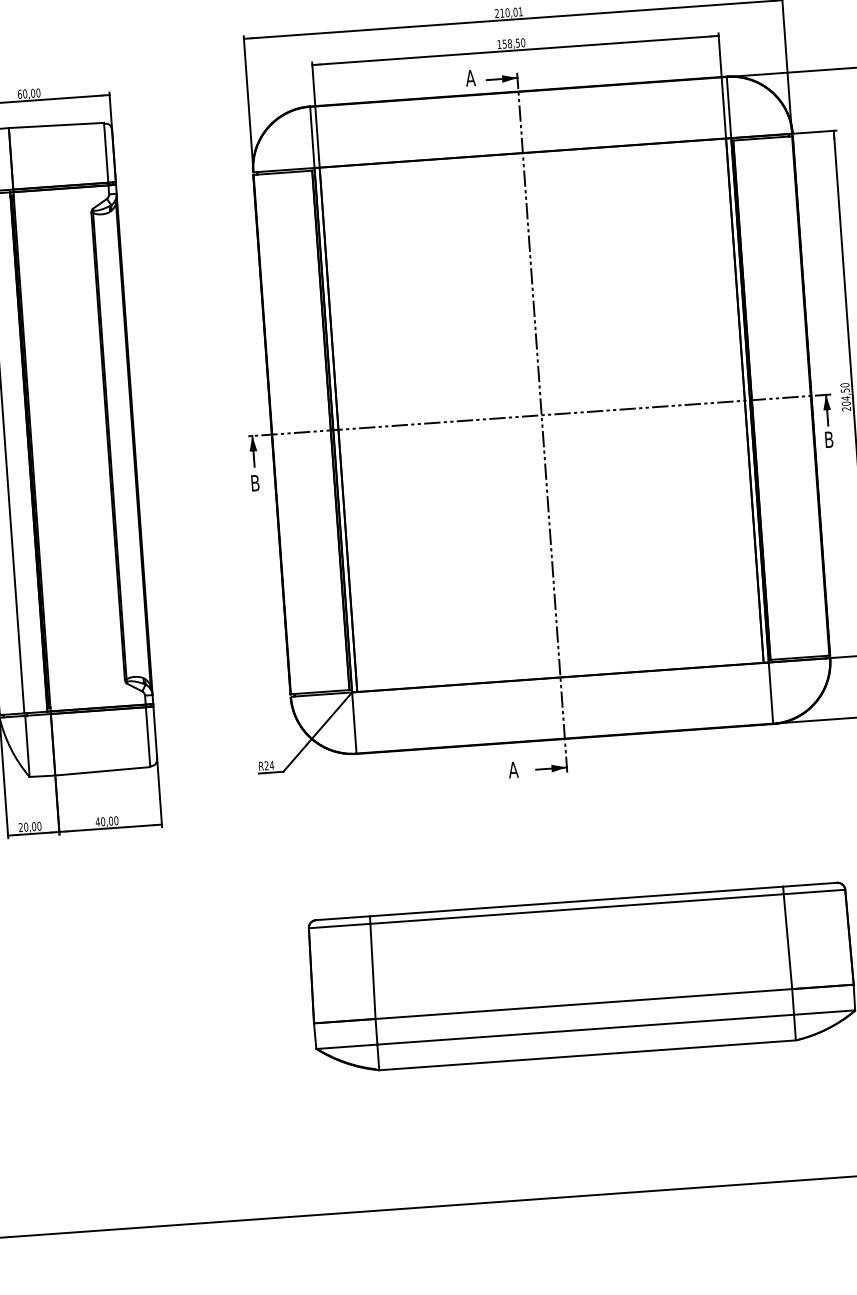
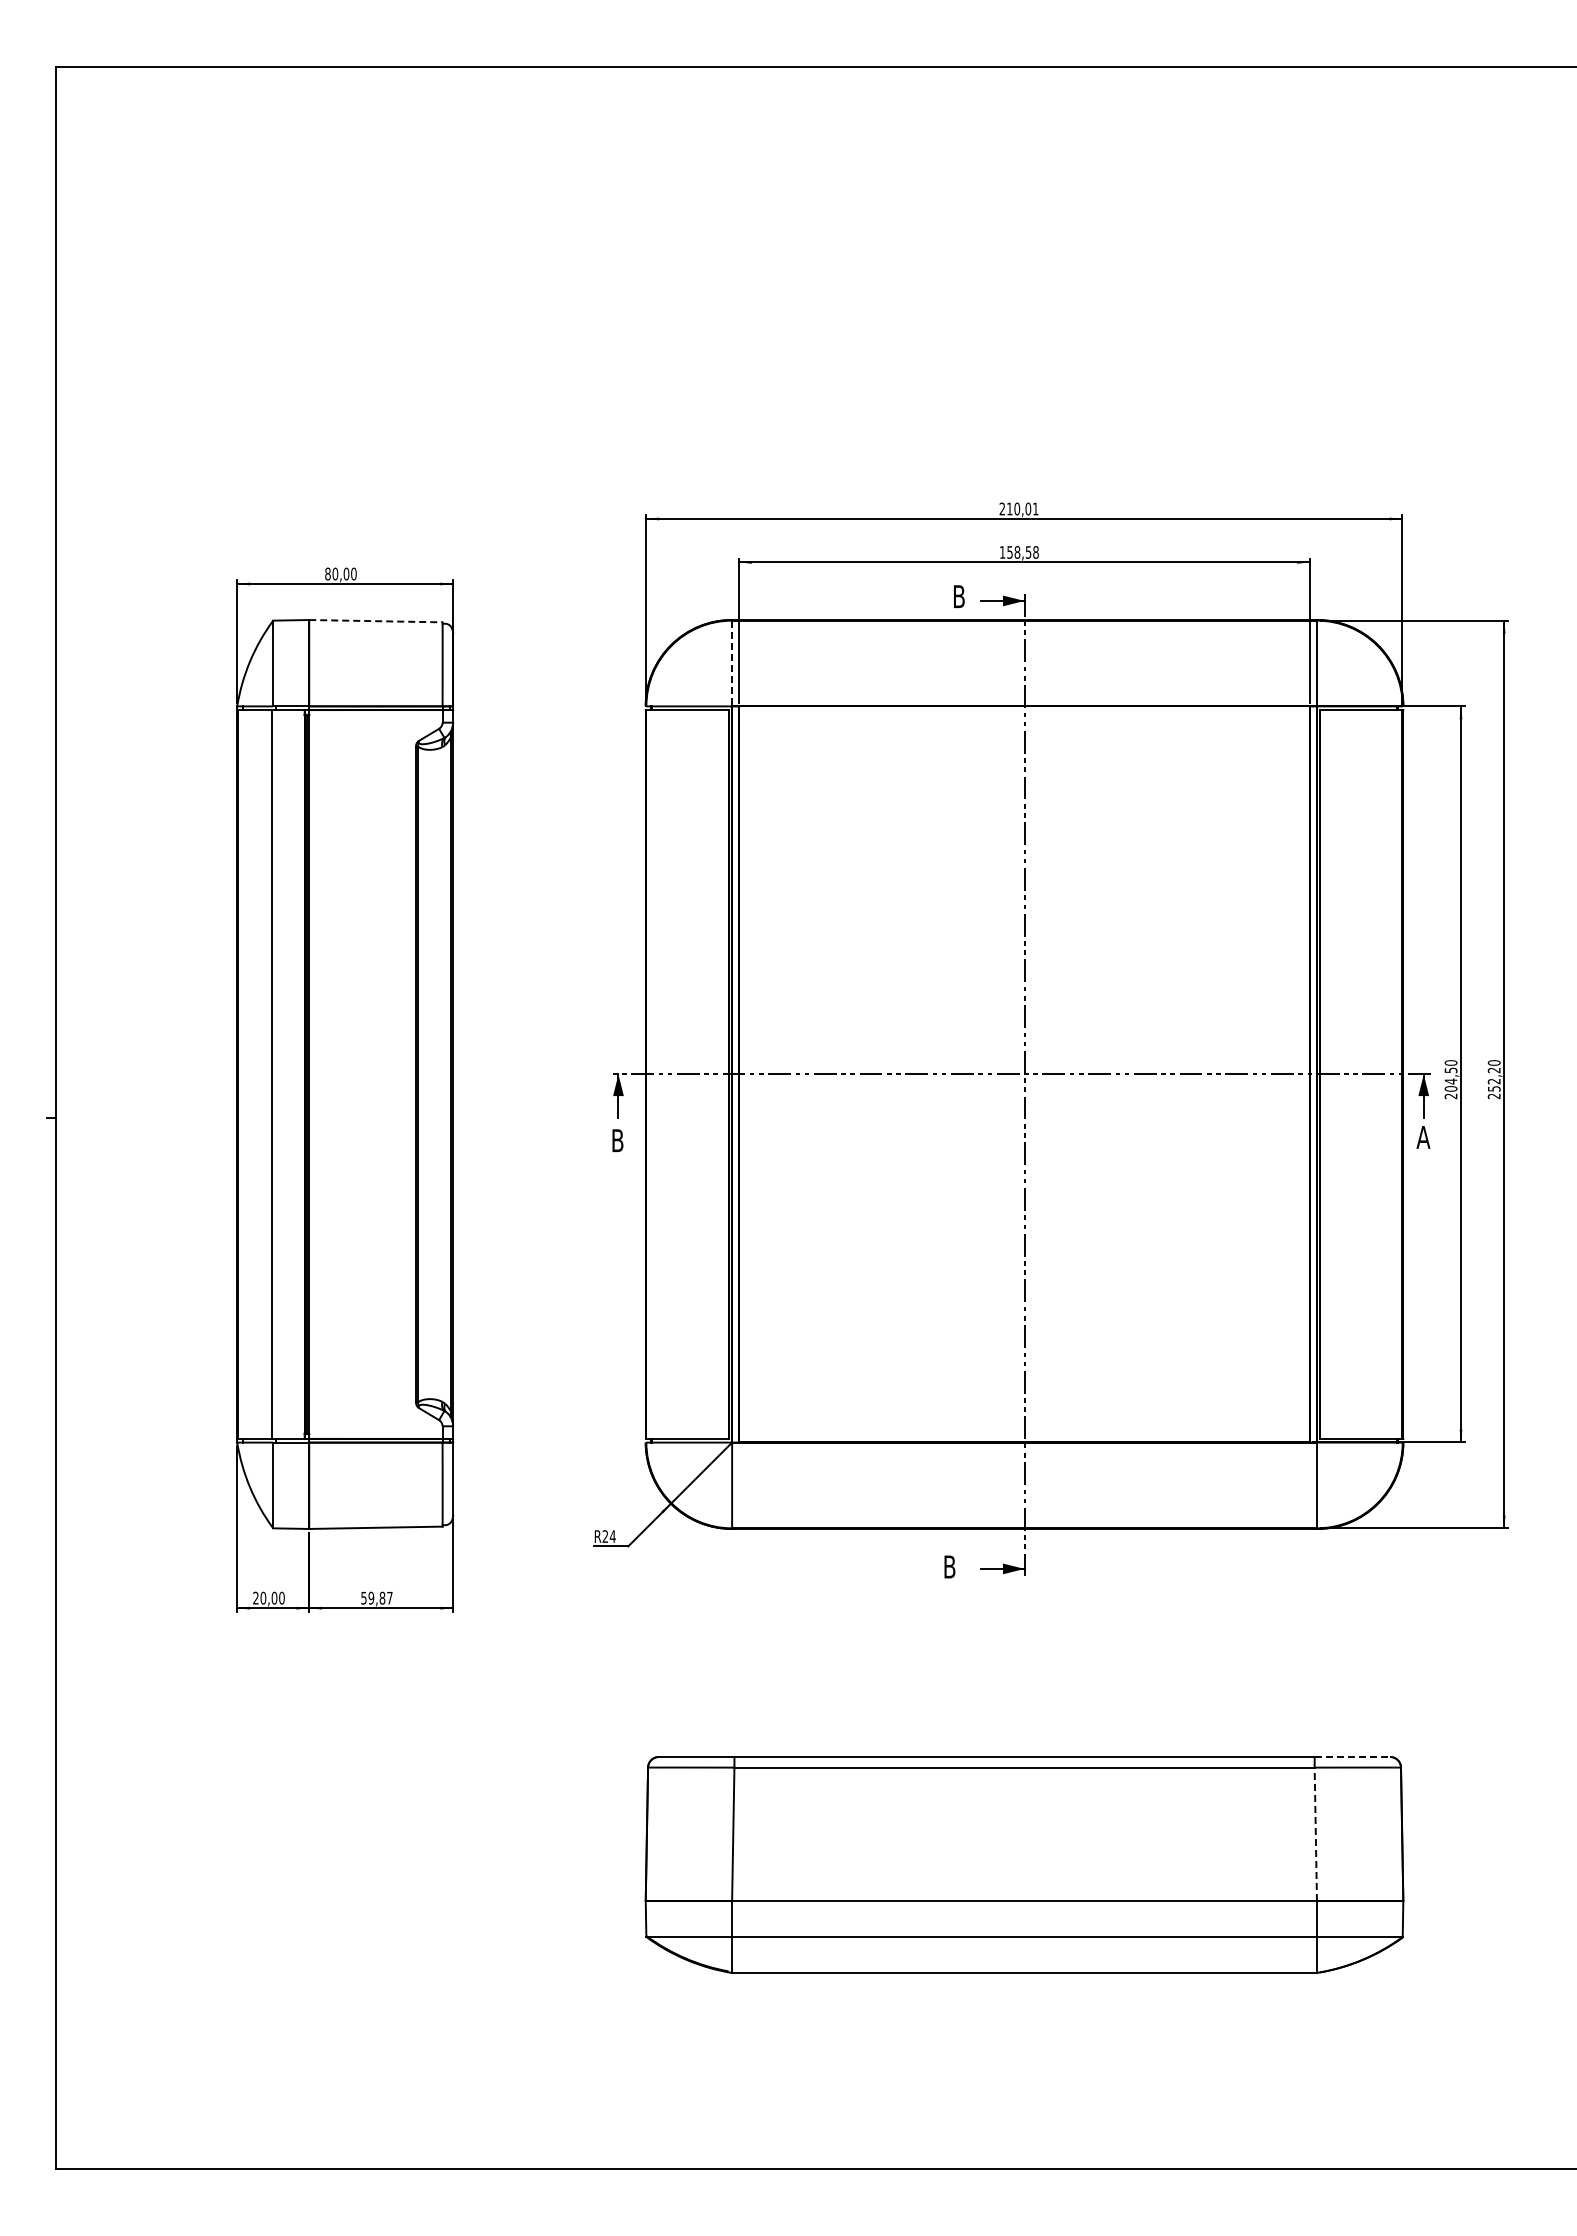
text: (522, 42) -> (1035, 552), 158,50 -> 158,58
text: (470, 78) -> (958, 596), A -> B
text: (19, 93) -> (327, 573), 60,00 -> 80,00
line: (56, 125) -> (375, 621), solid -> dashed
line: (312, 137) -> (732, 663), solid -> dashed
text: (829, 439) -> (1423, 1137), B -> A
text: (513, 769) -> (949, 1566), A -> B
text: (106, 820) -> (376, 1597), 40,00 -> 59,87
line: (810, 885) -> (1352, 1757), solid -> dashed
line: (787, 941) -> (1315, 1834), solid -> dashed

